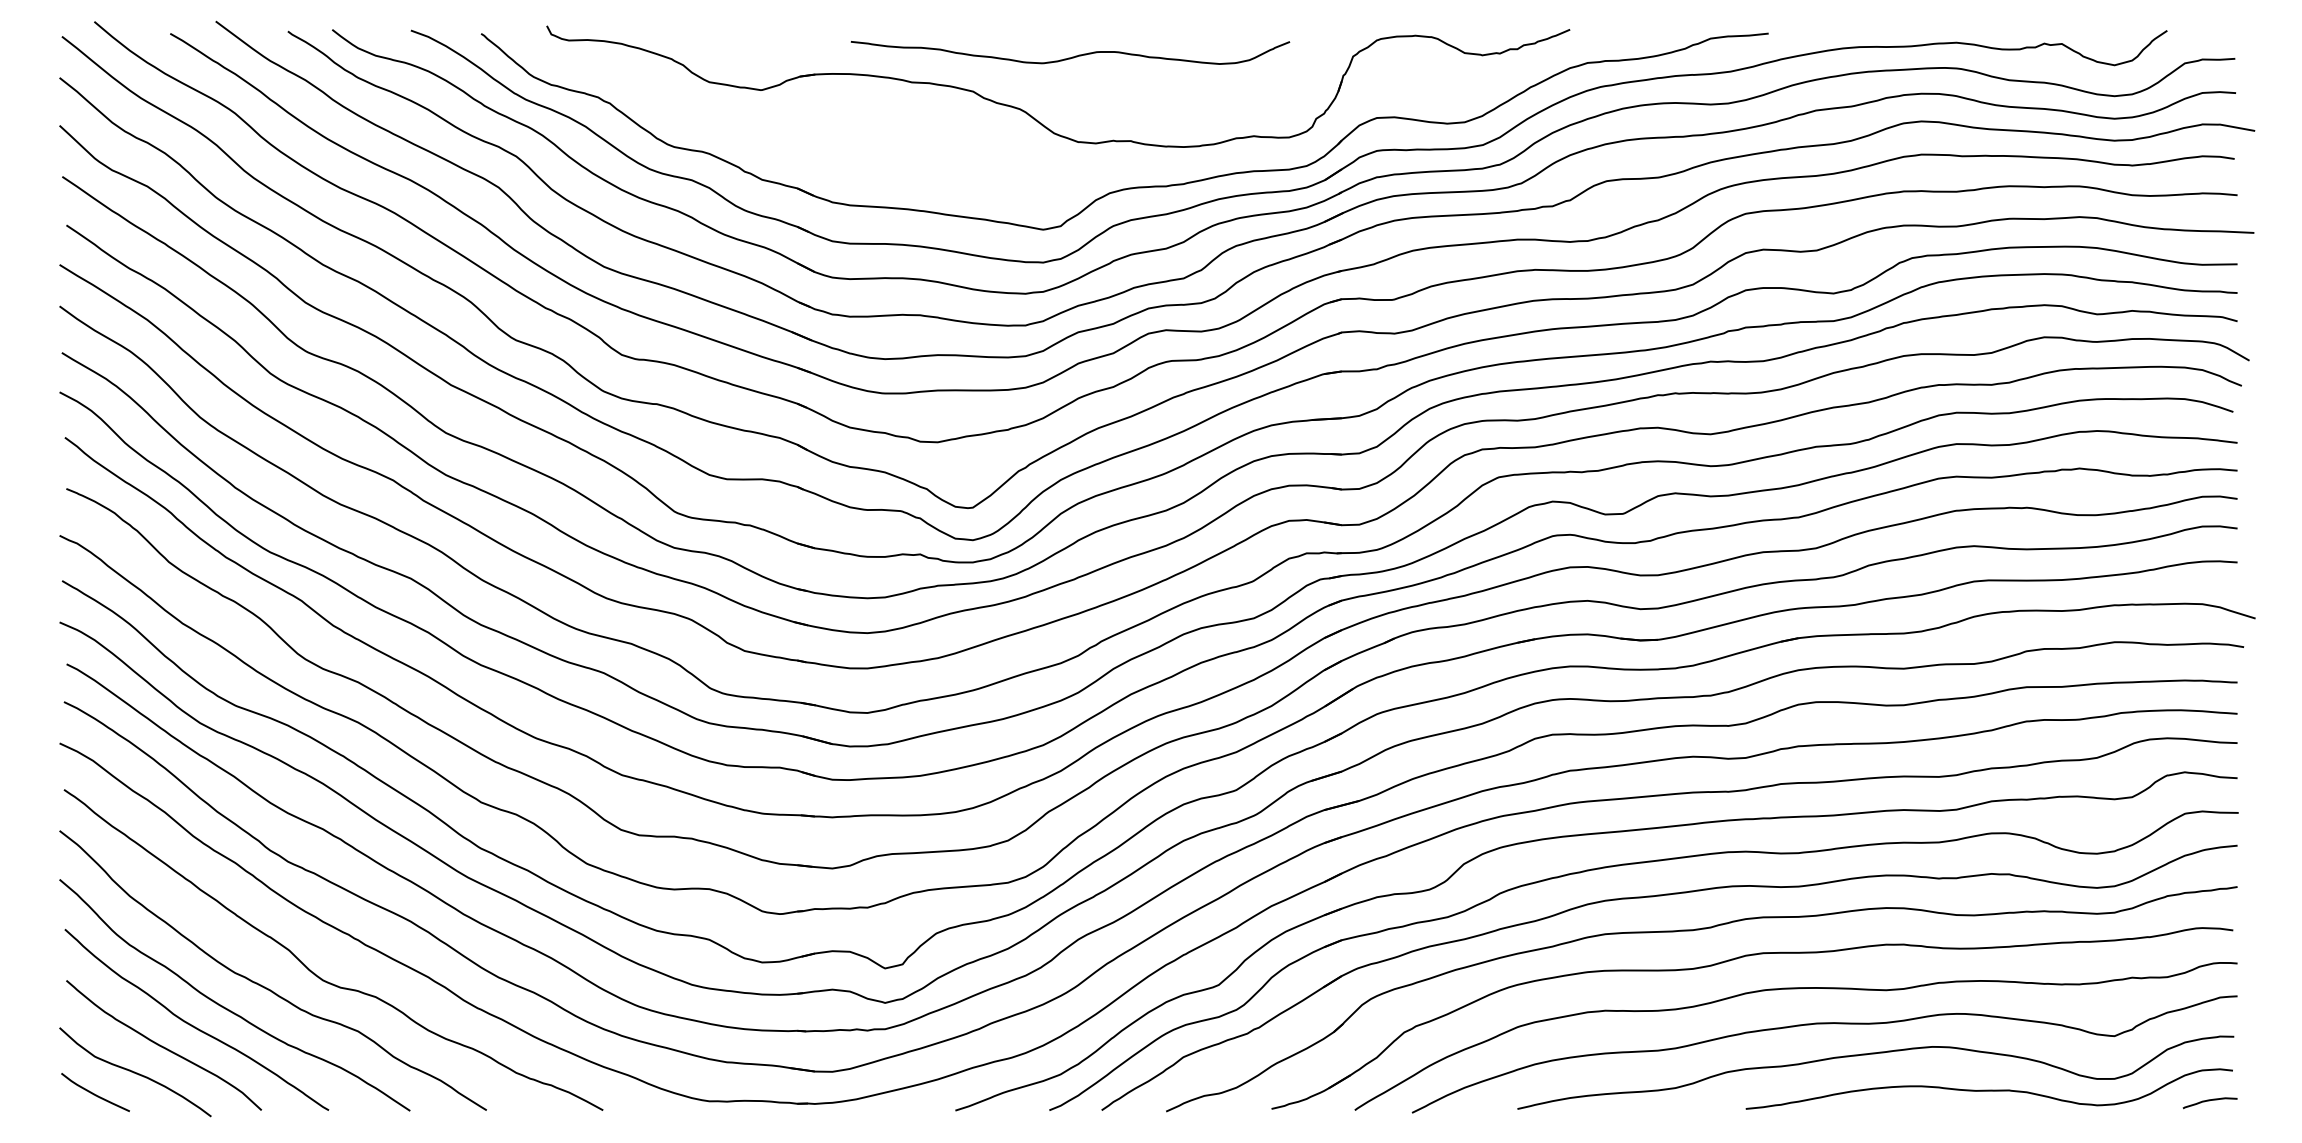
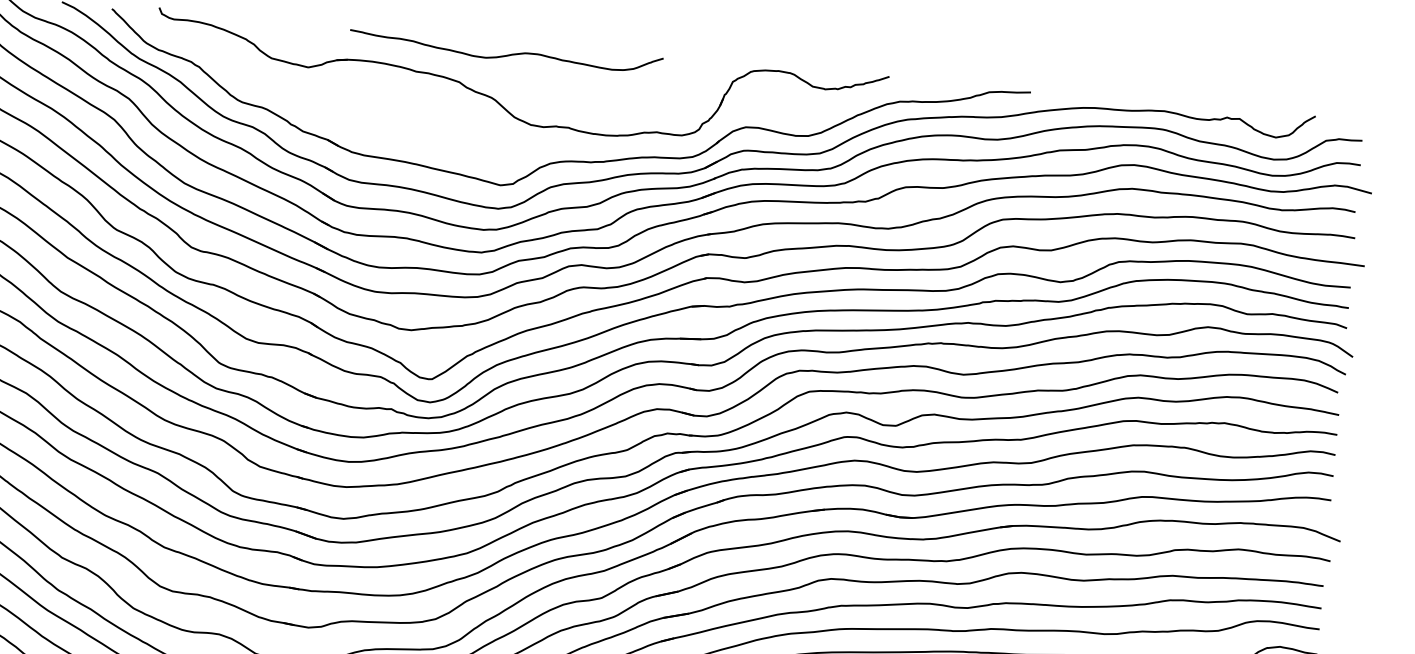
curve: (1072, 56) -> (507, 54), moved

